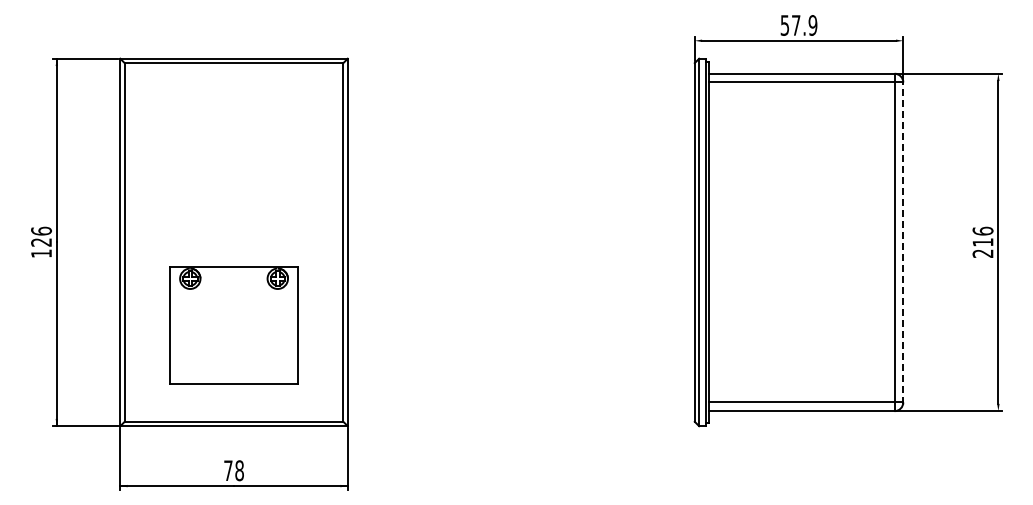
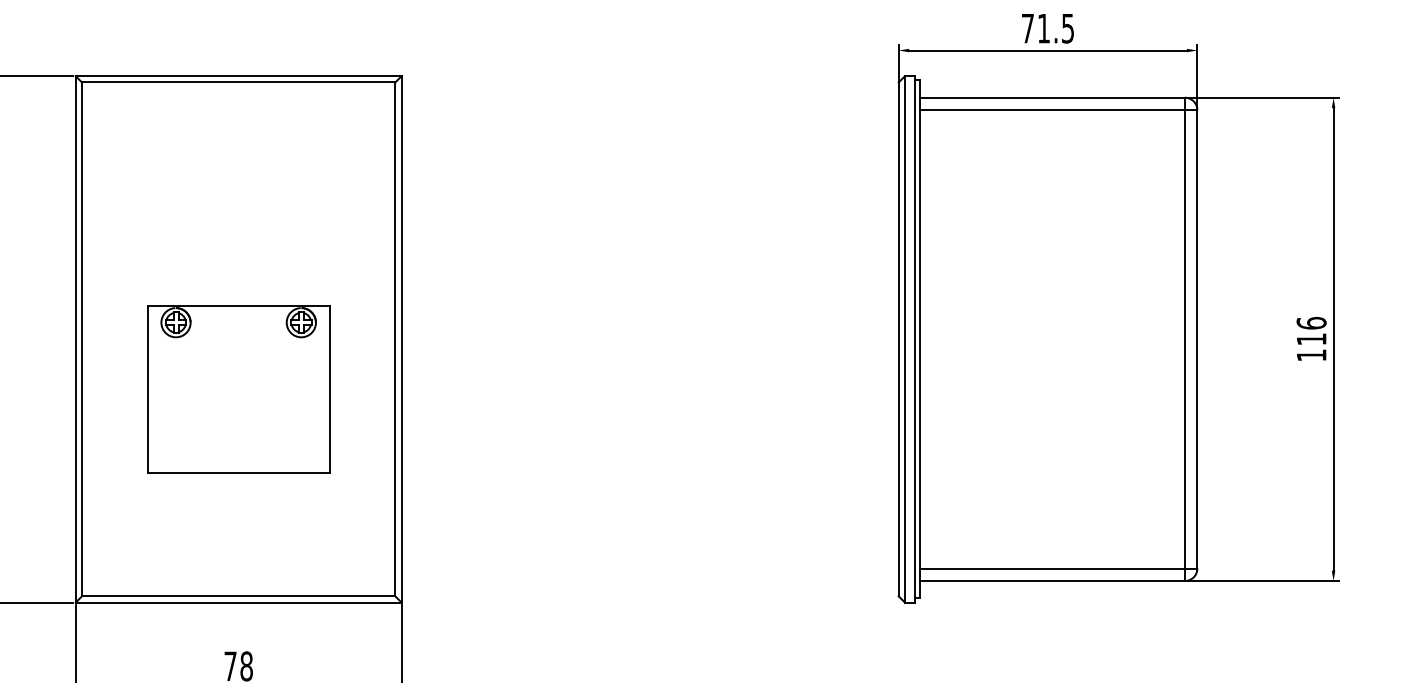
text: (798, 25) -> (1047, 28), 57.9 -> 71.5
line: (903, 241) -> (1197, 338), dashed -> solid
text: (982, 253) -> (1310, 355), 216 -> 116
part: (233, 325) -> (237, 389), moved

